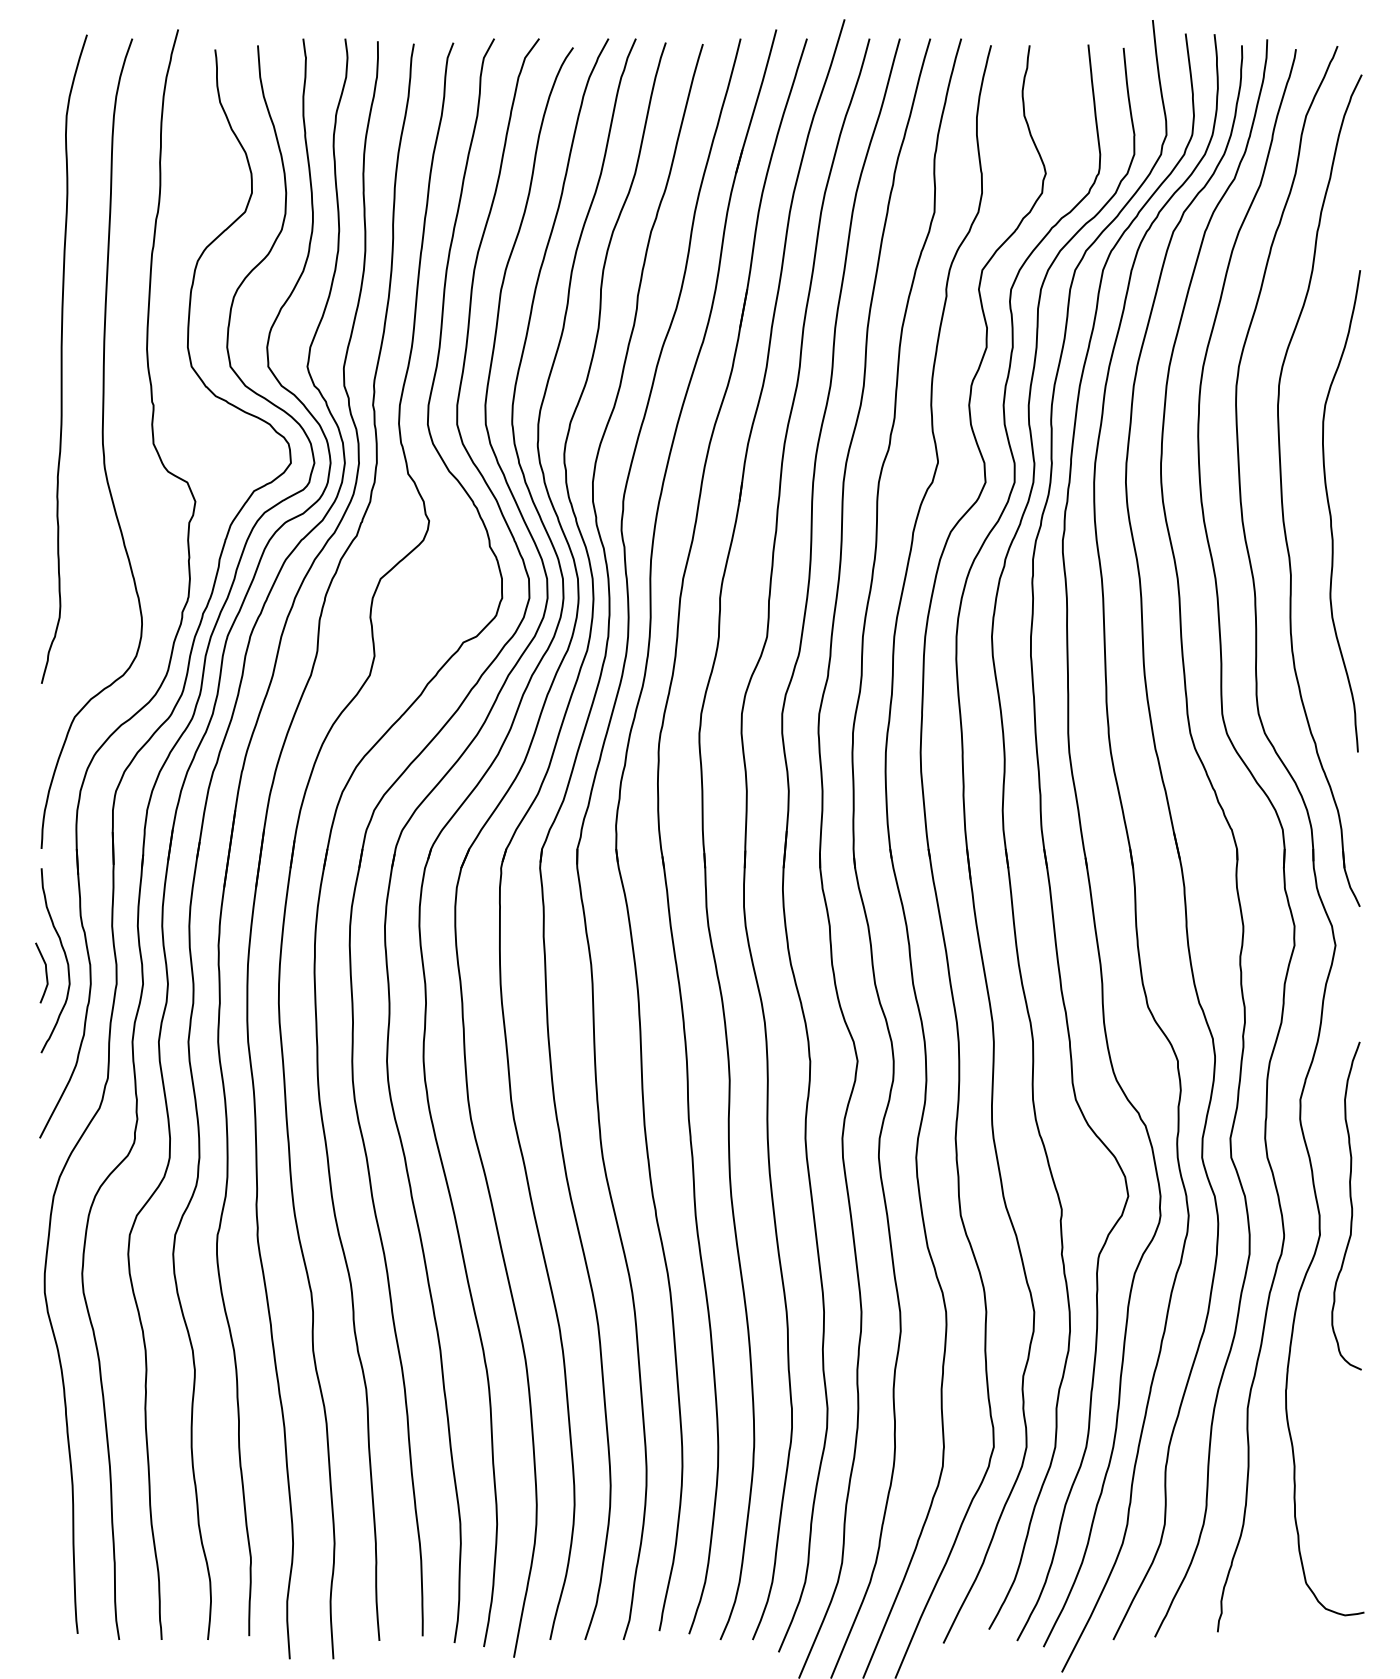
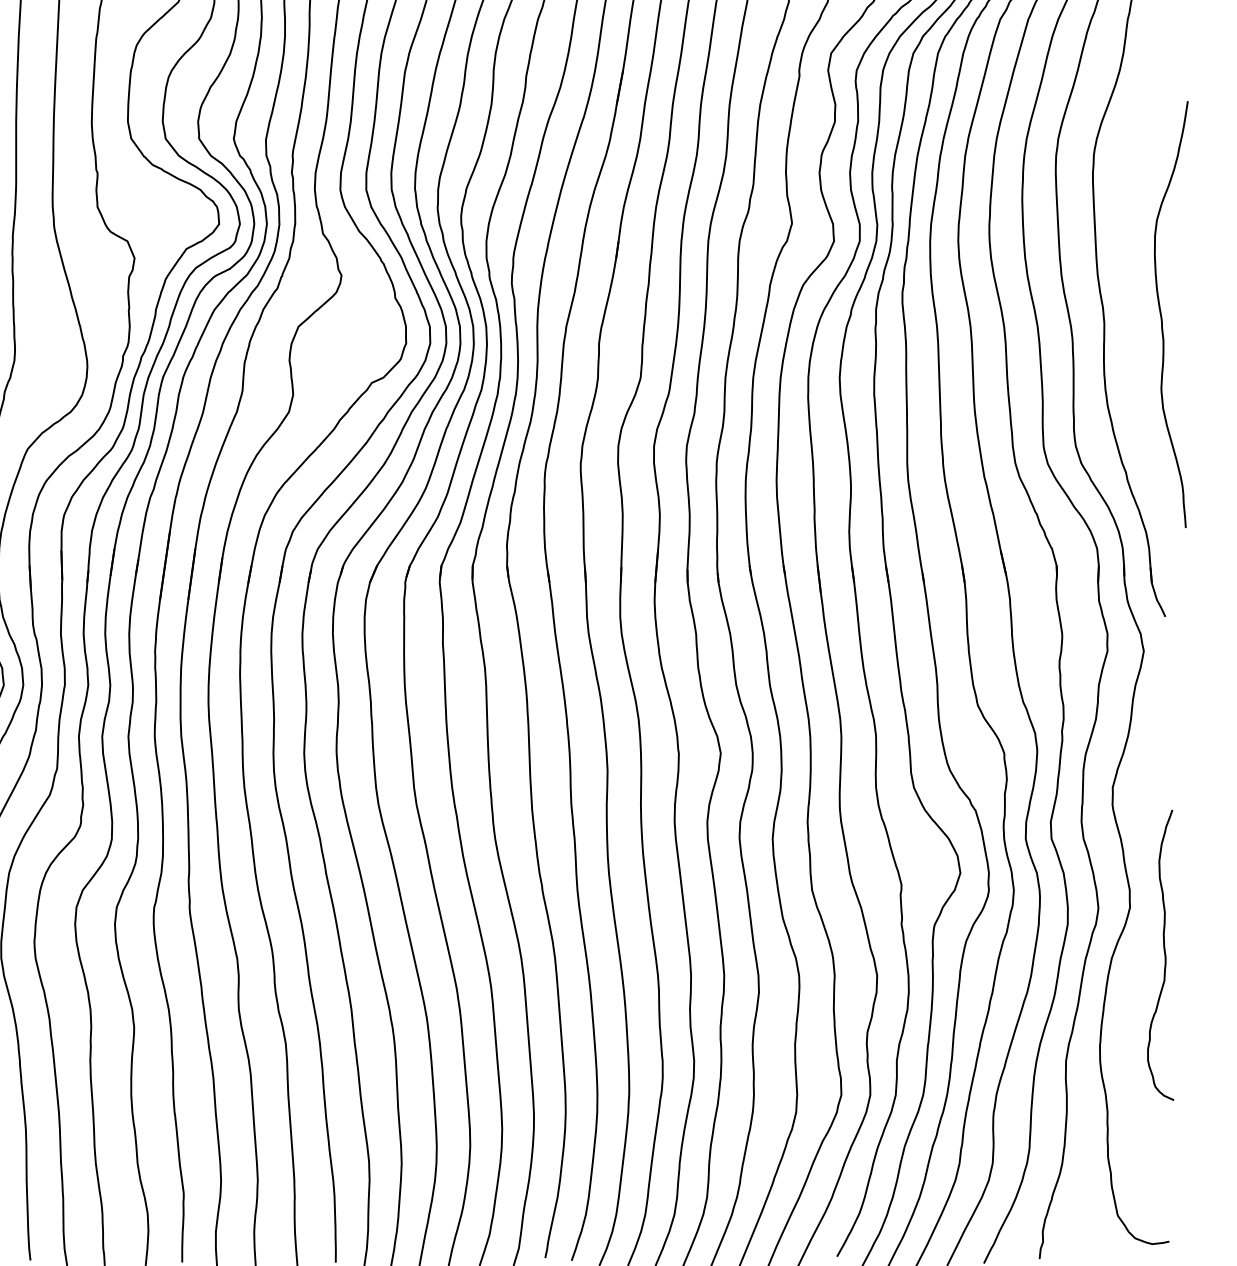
curve: (1331, 513) -> (1162, 316), moved
curve: (1350, 1205) -> (1164, 954), moved

